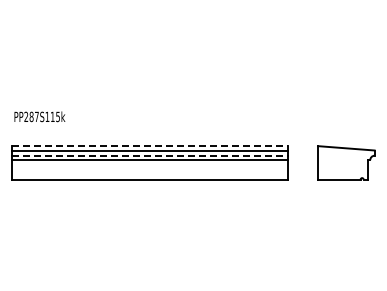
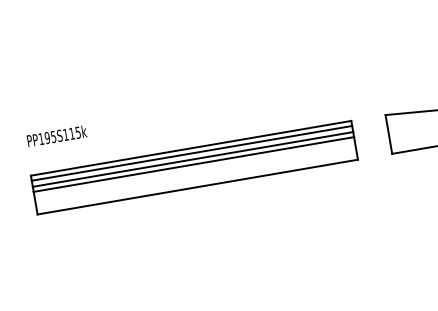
text: (31, 116) -> (47, 137), PP287S115k -> PP195S115k
line: (150, 146) -> (191, 148), dashed -> solid
line: (150, 155) -> (193, 159), dashed -> solid

